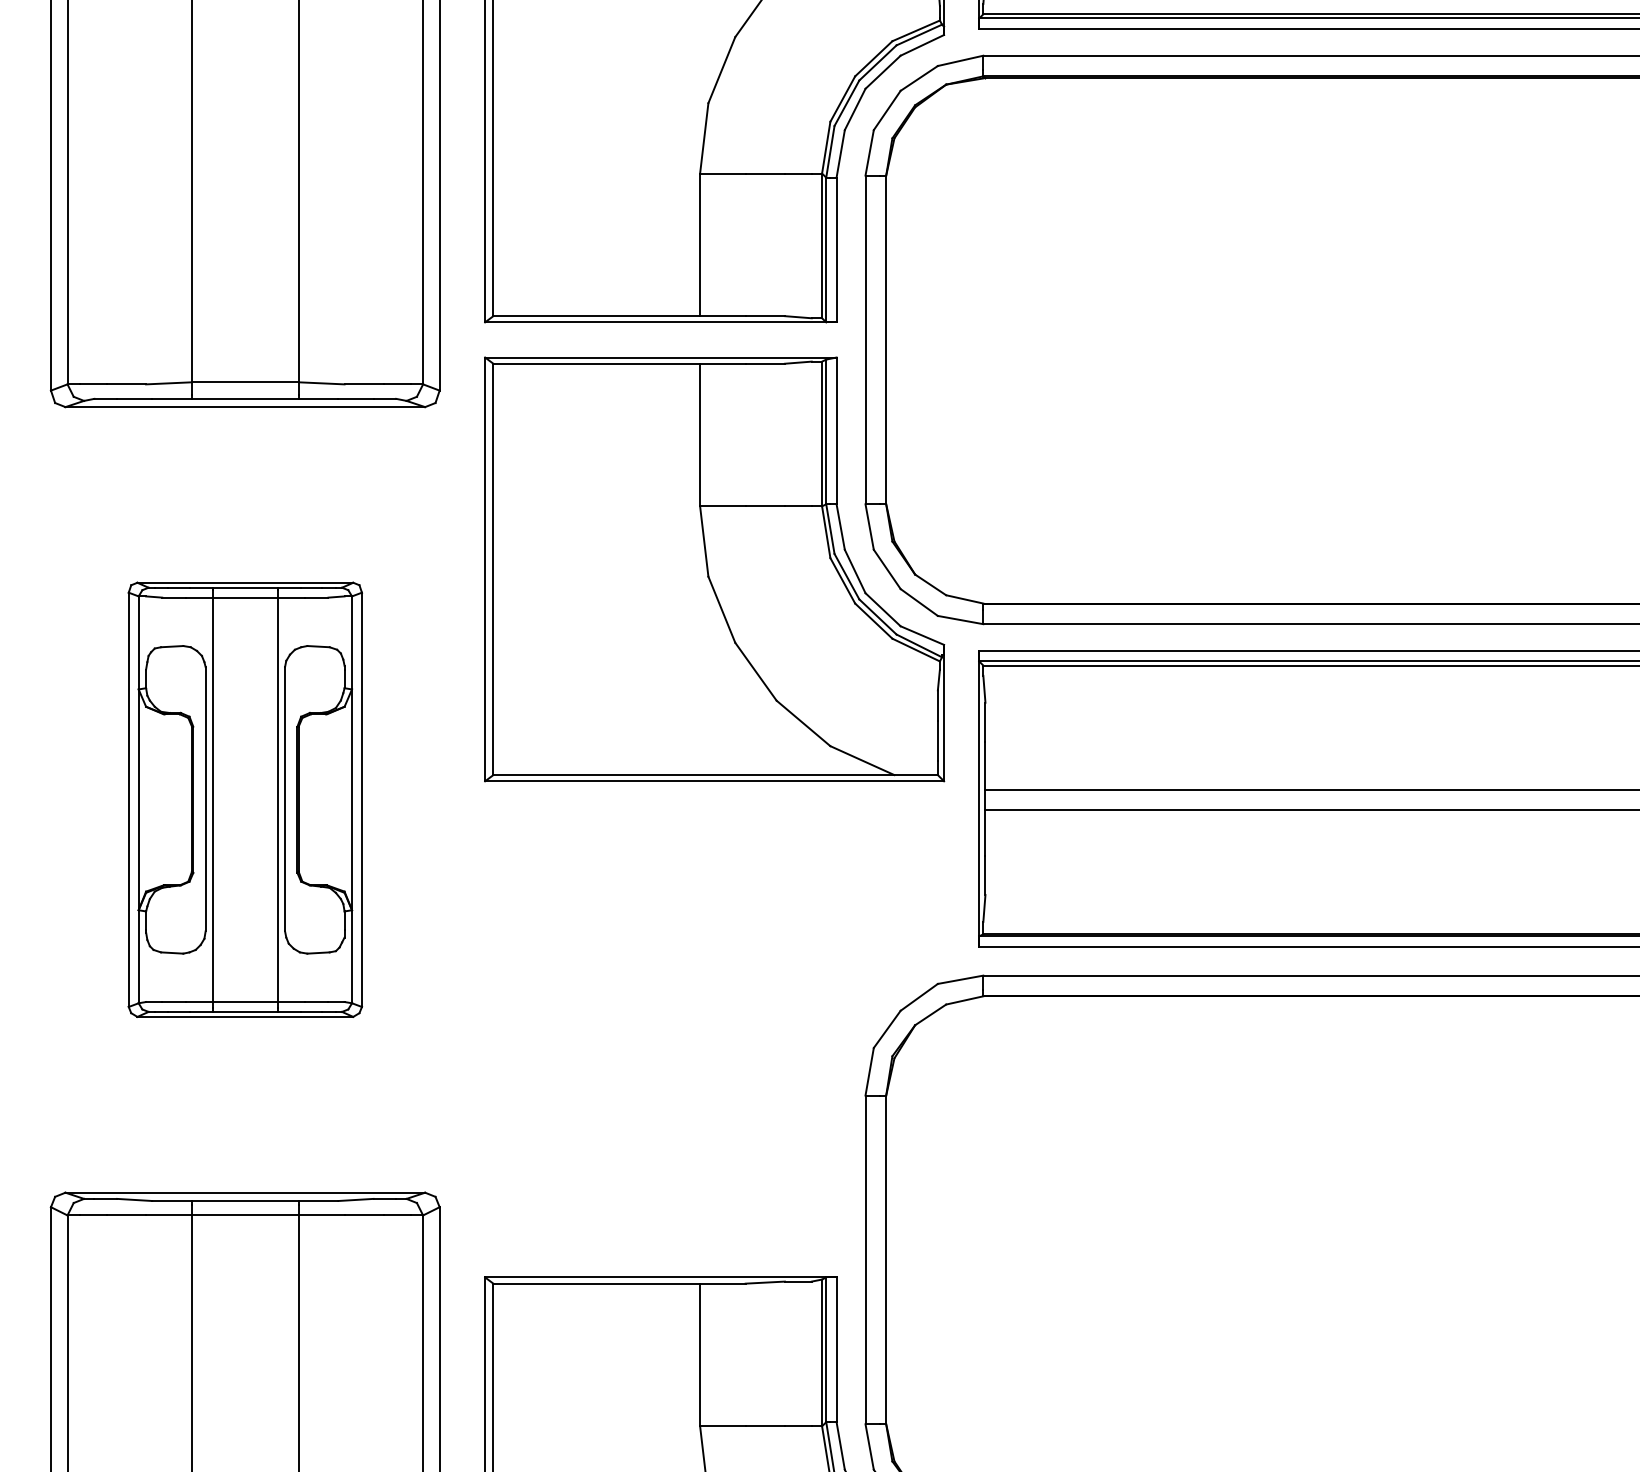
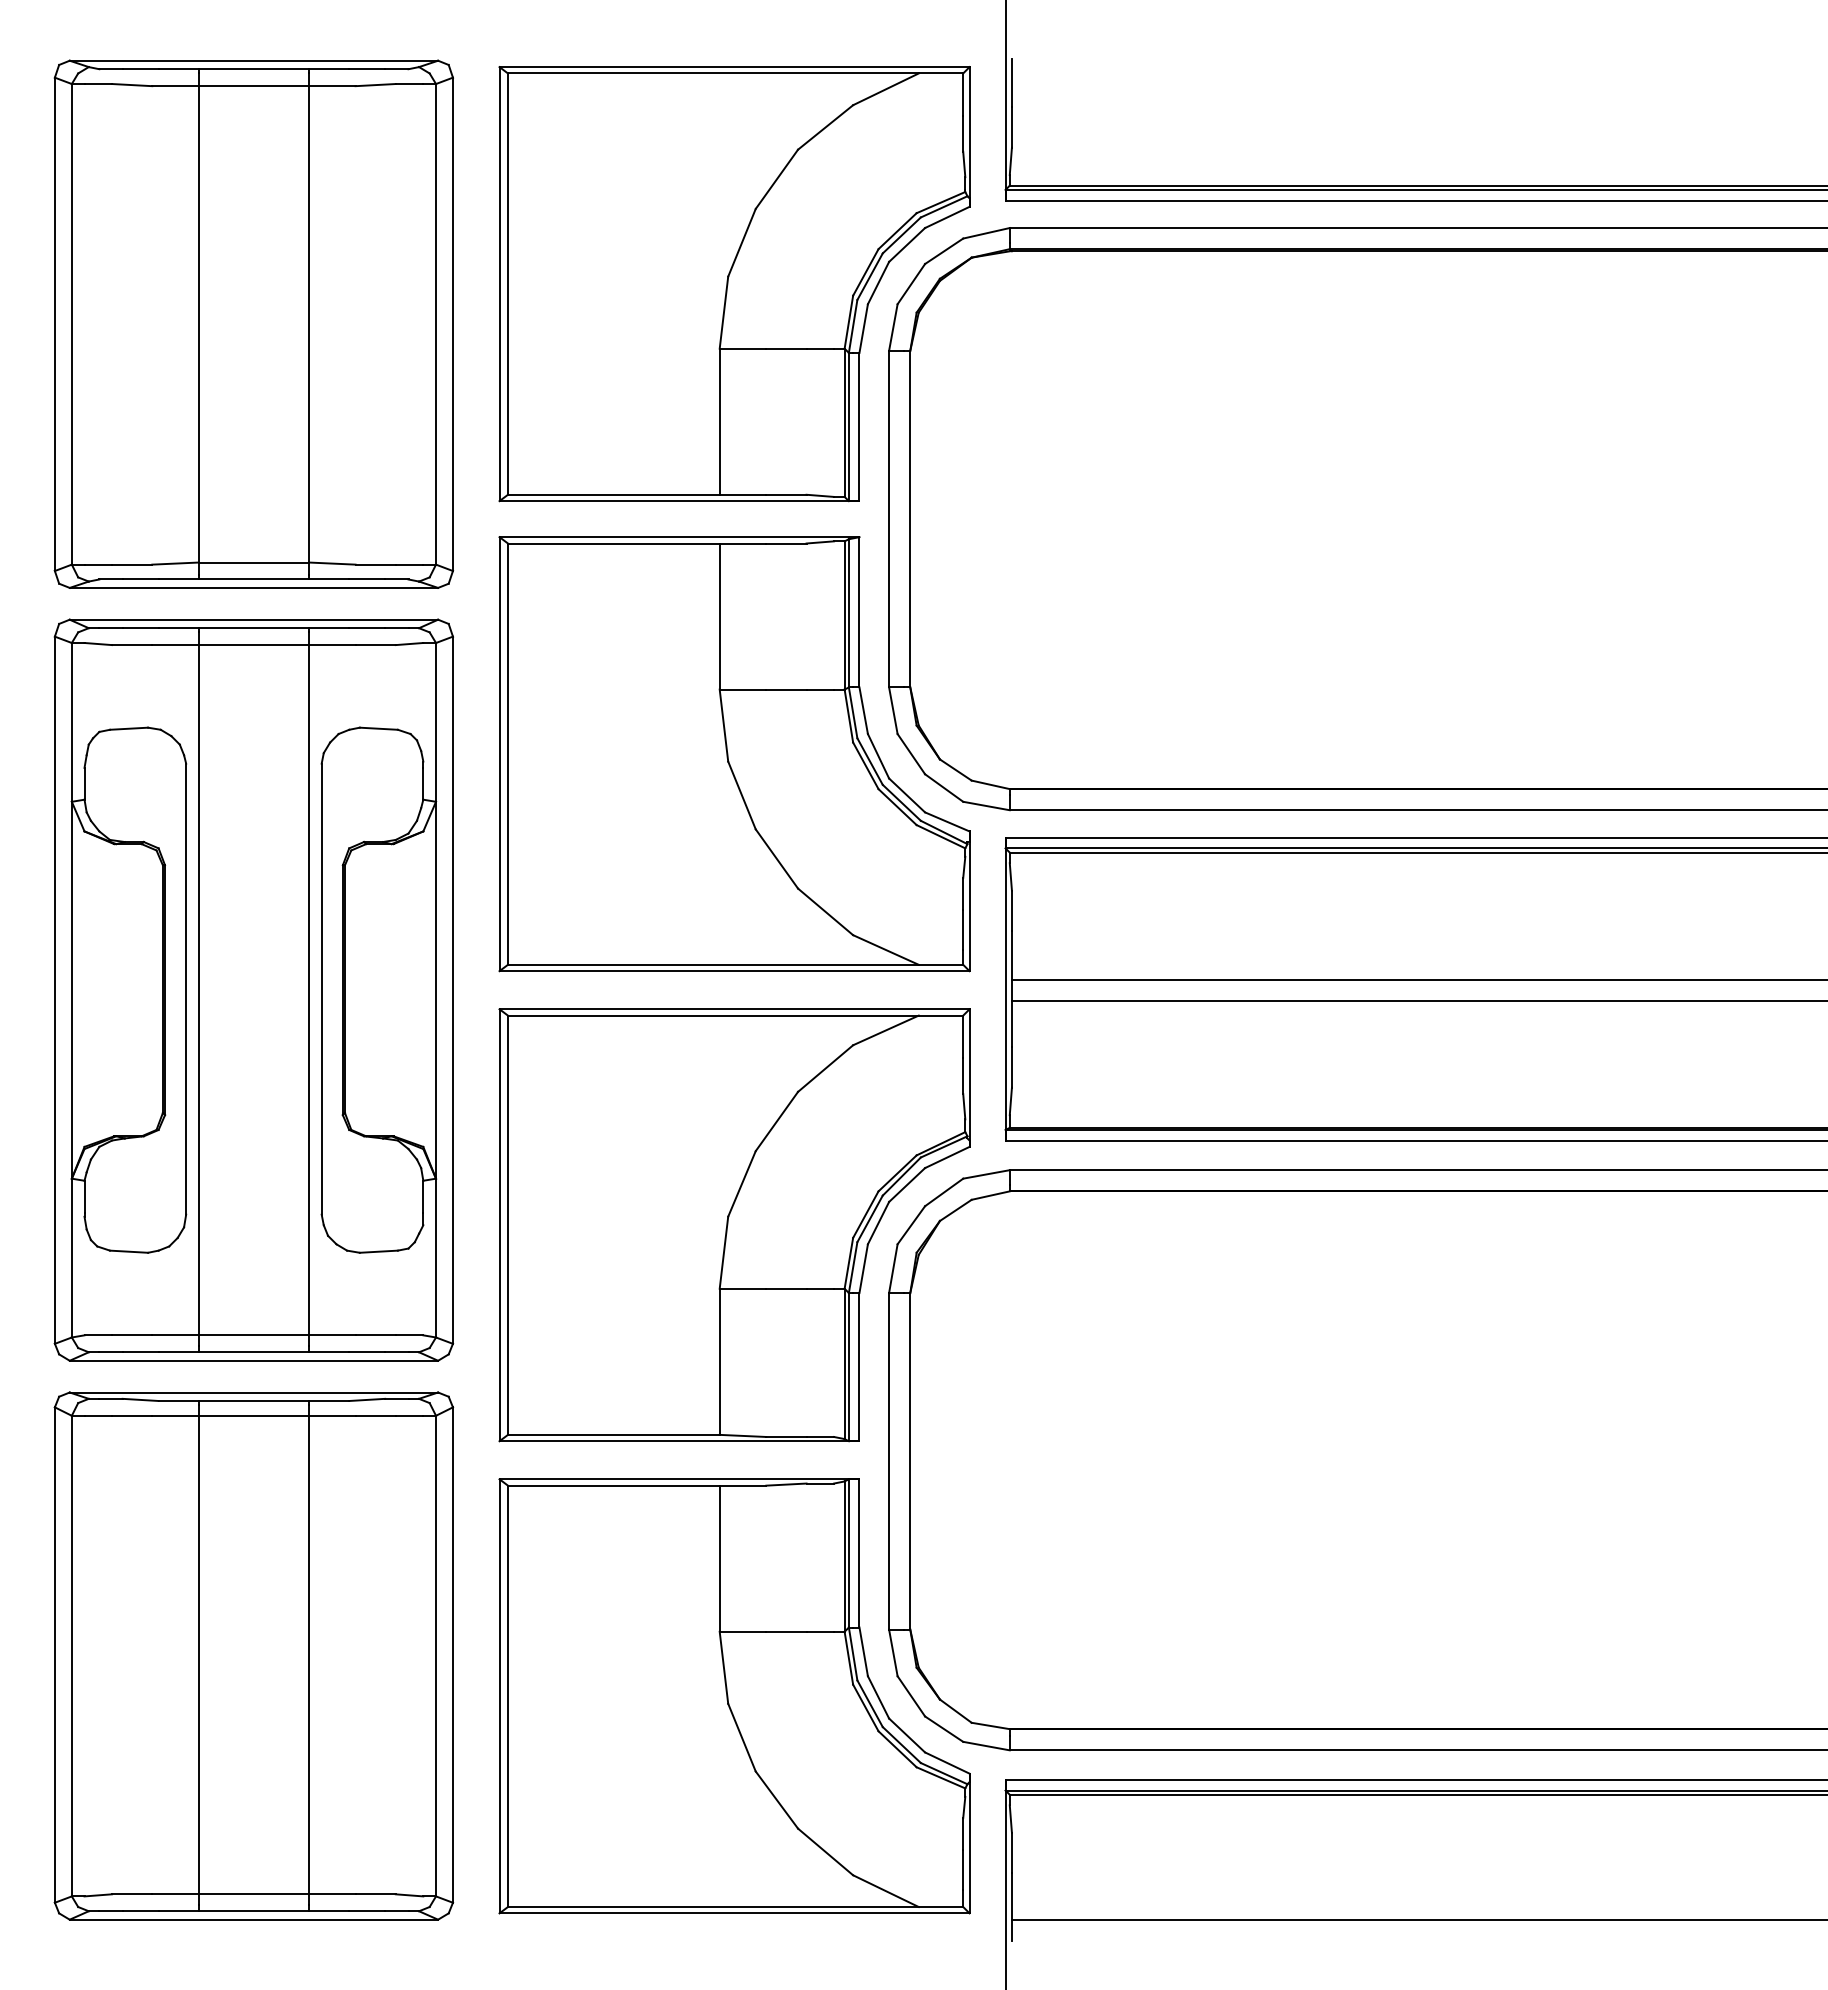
part: (244, 799) -> (253, 989), size x1.67
part: (714, 1029) -> (734, 1225), added

